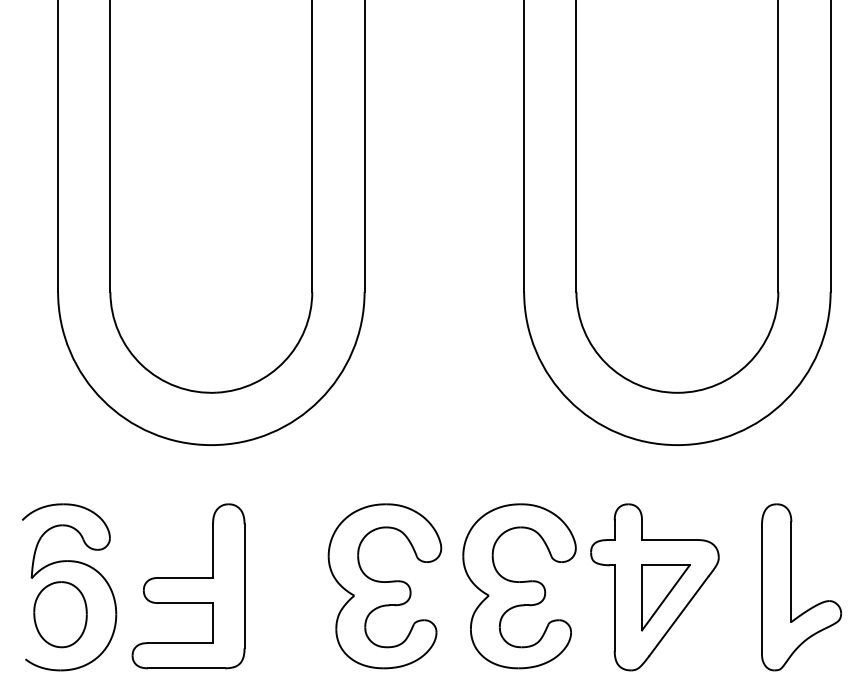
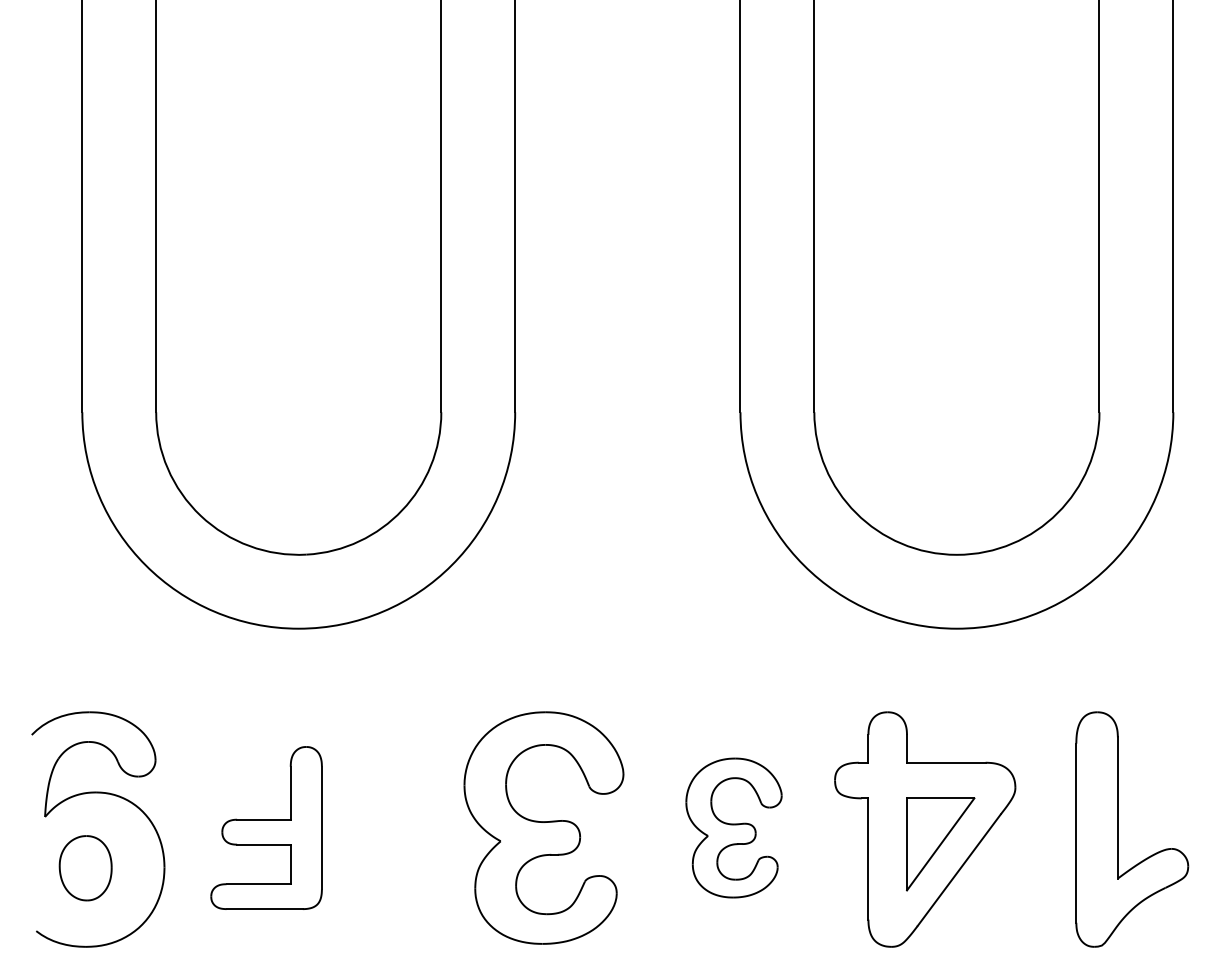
part: (188, 585) -> (266, 827), size x0.7
part: (519, 585) -> (733, 827), size x0.6
part: (60, 614) -> (85, 868), size x0.7

